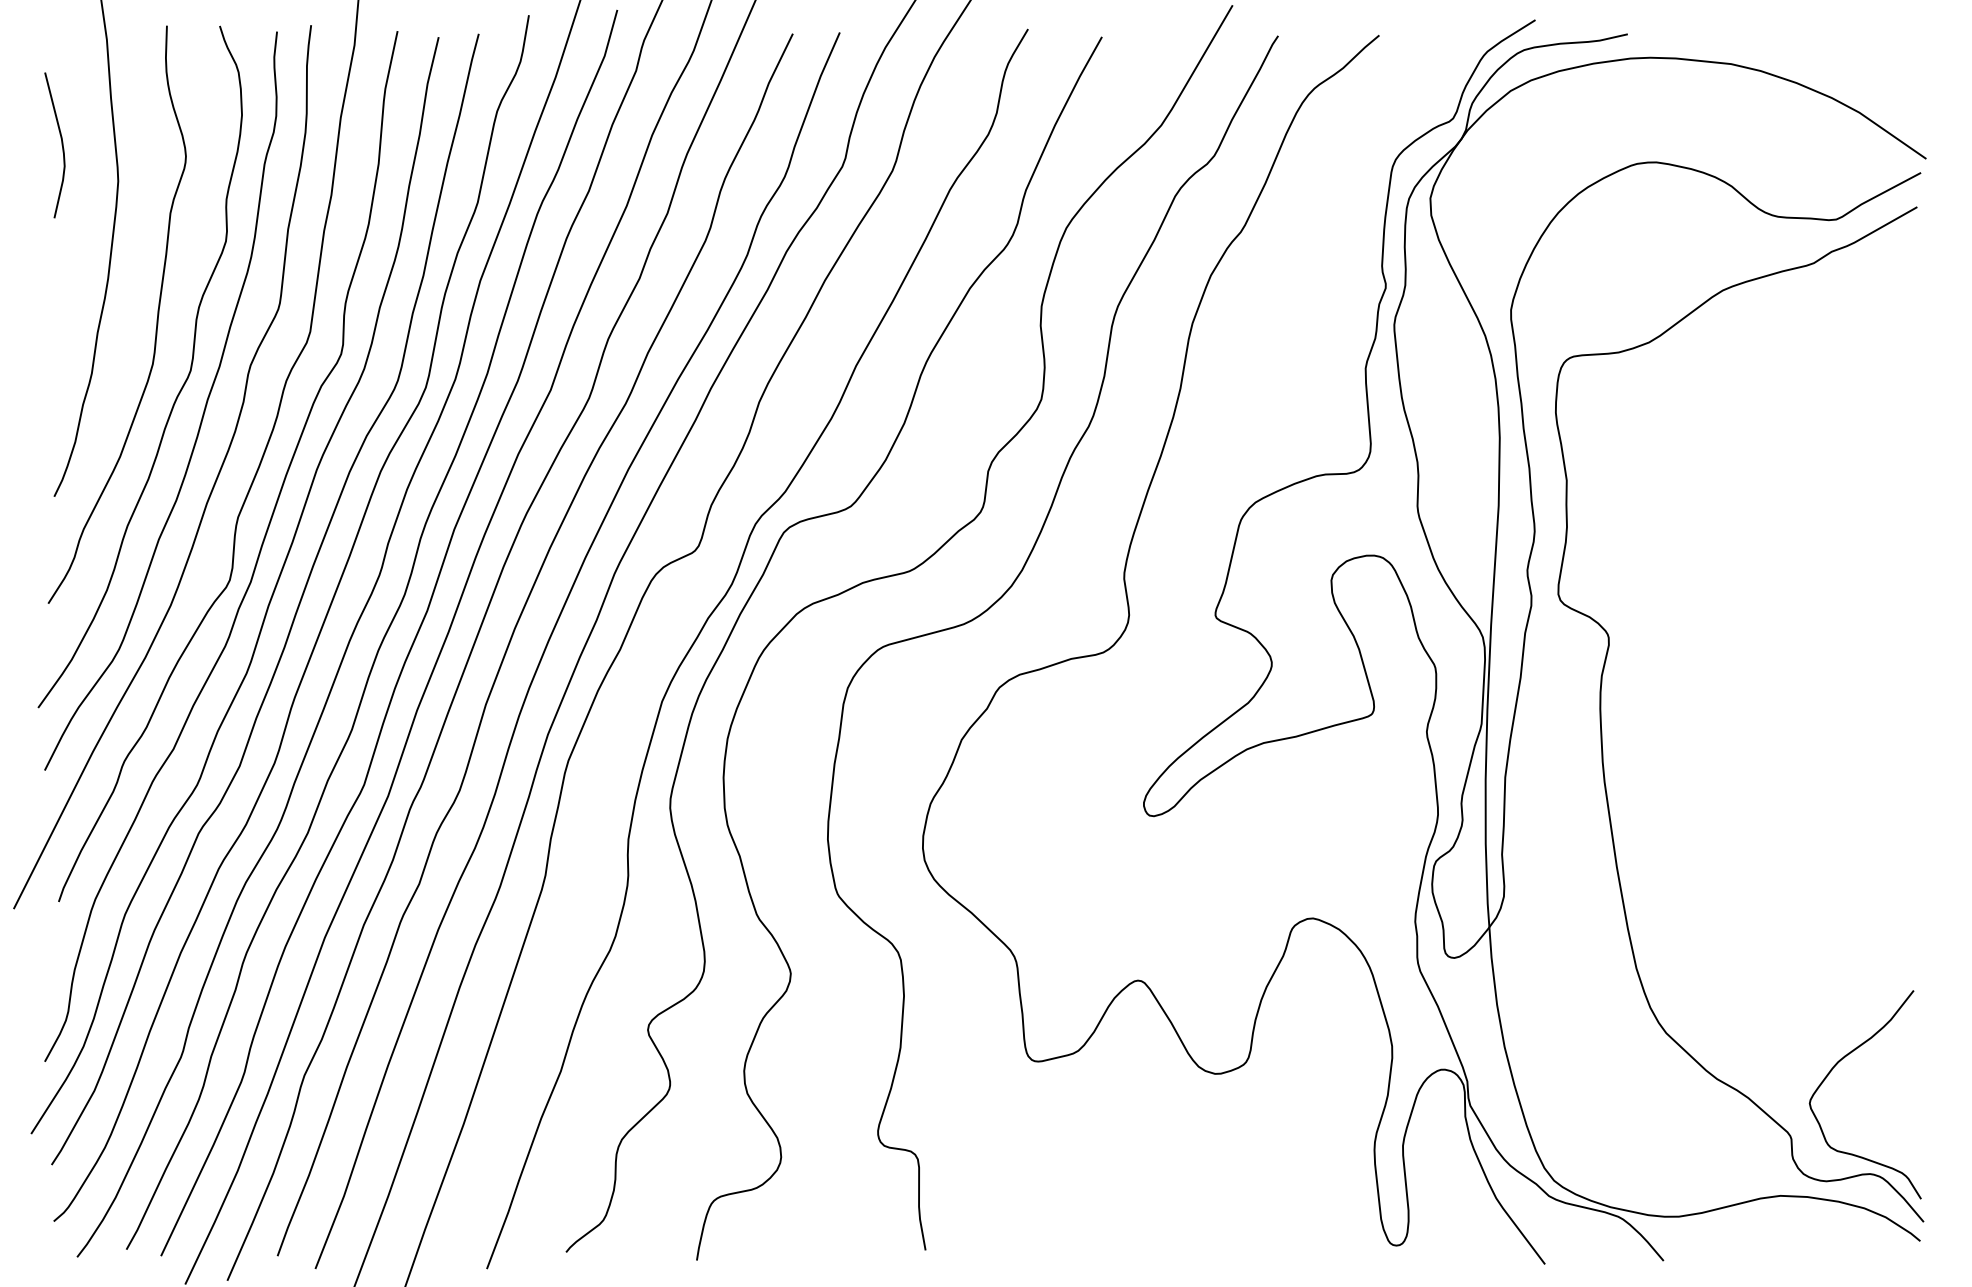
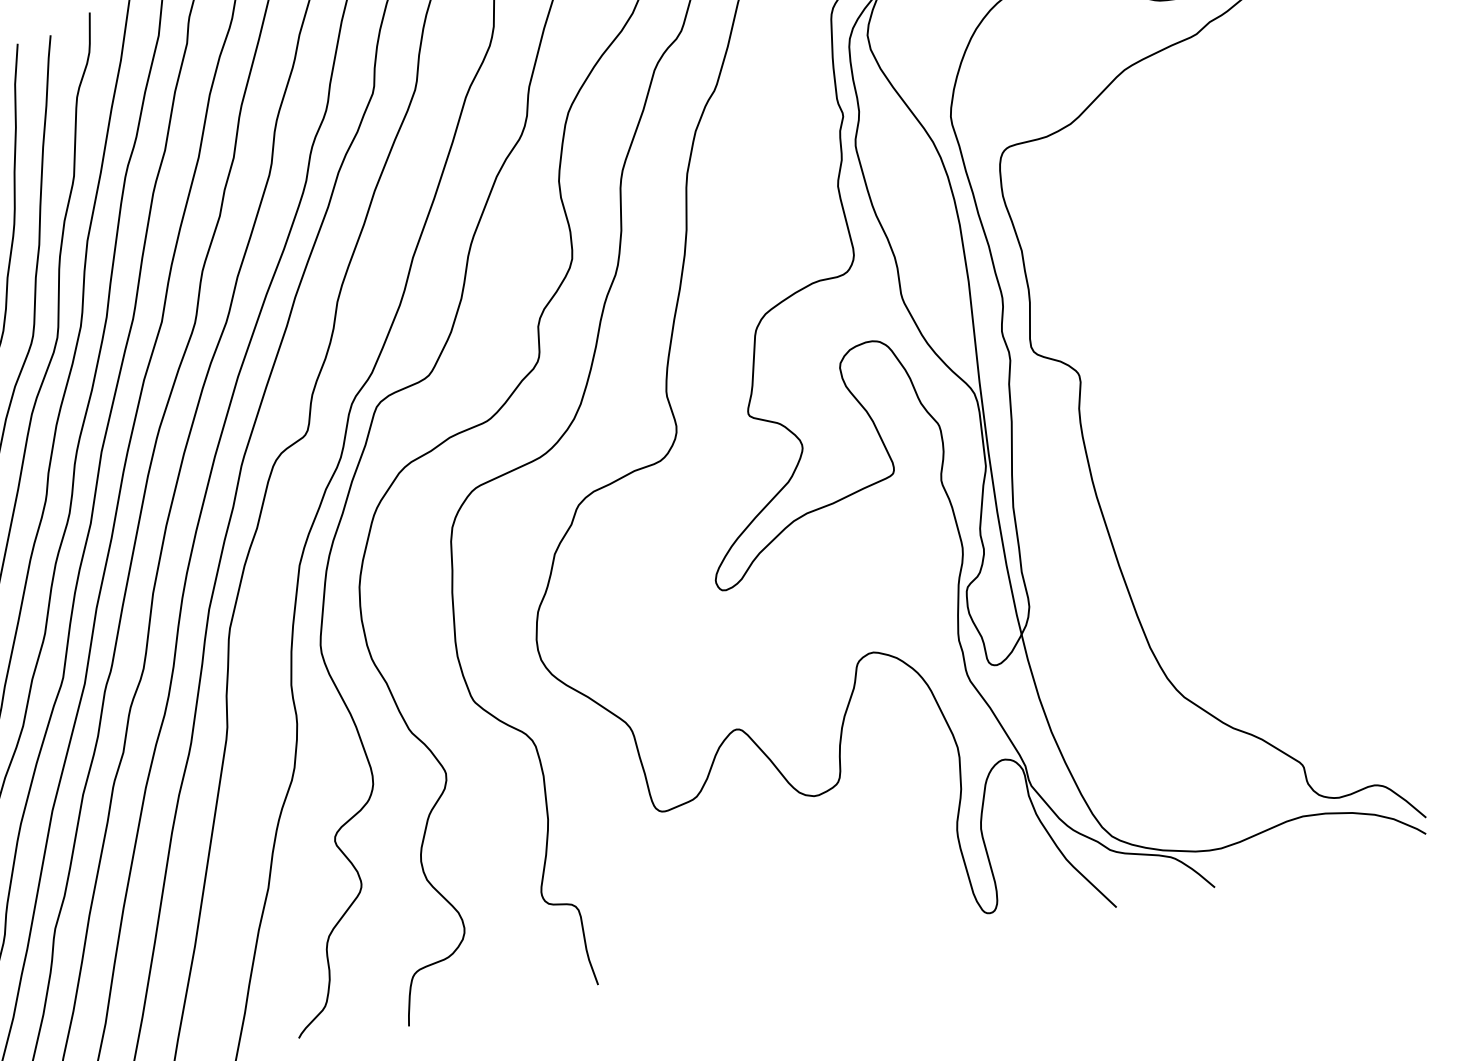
curve: (1832, 1070) -> (1328, 704), removed

